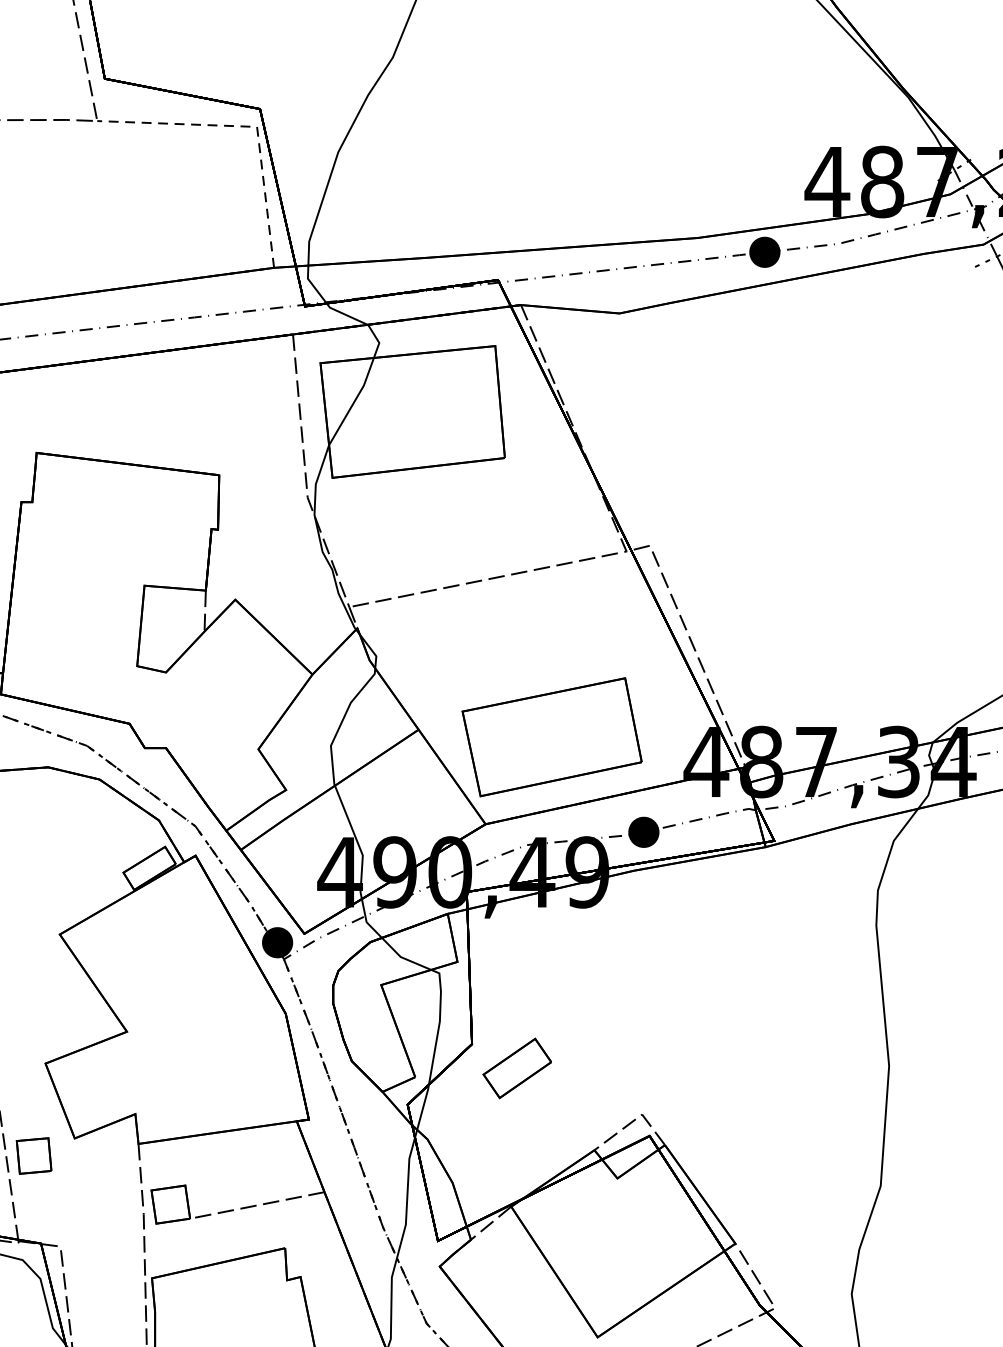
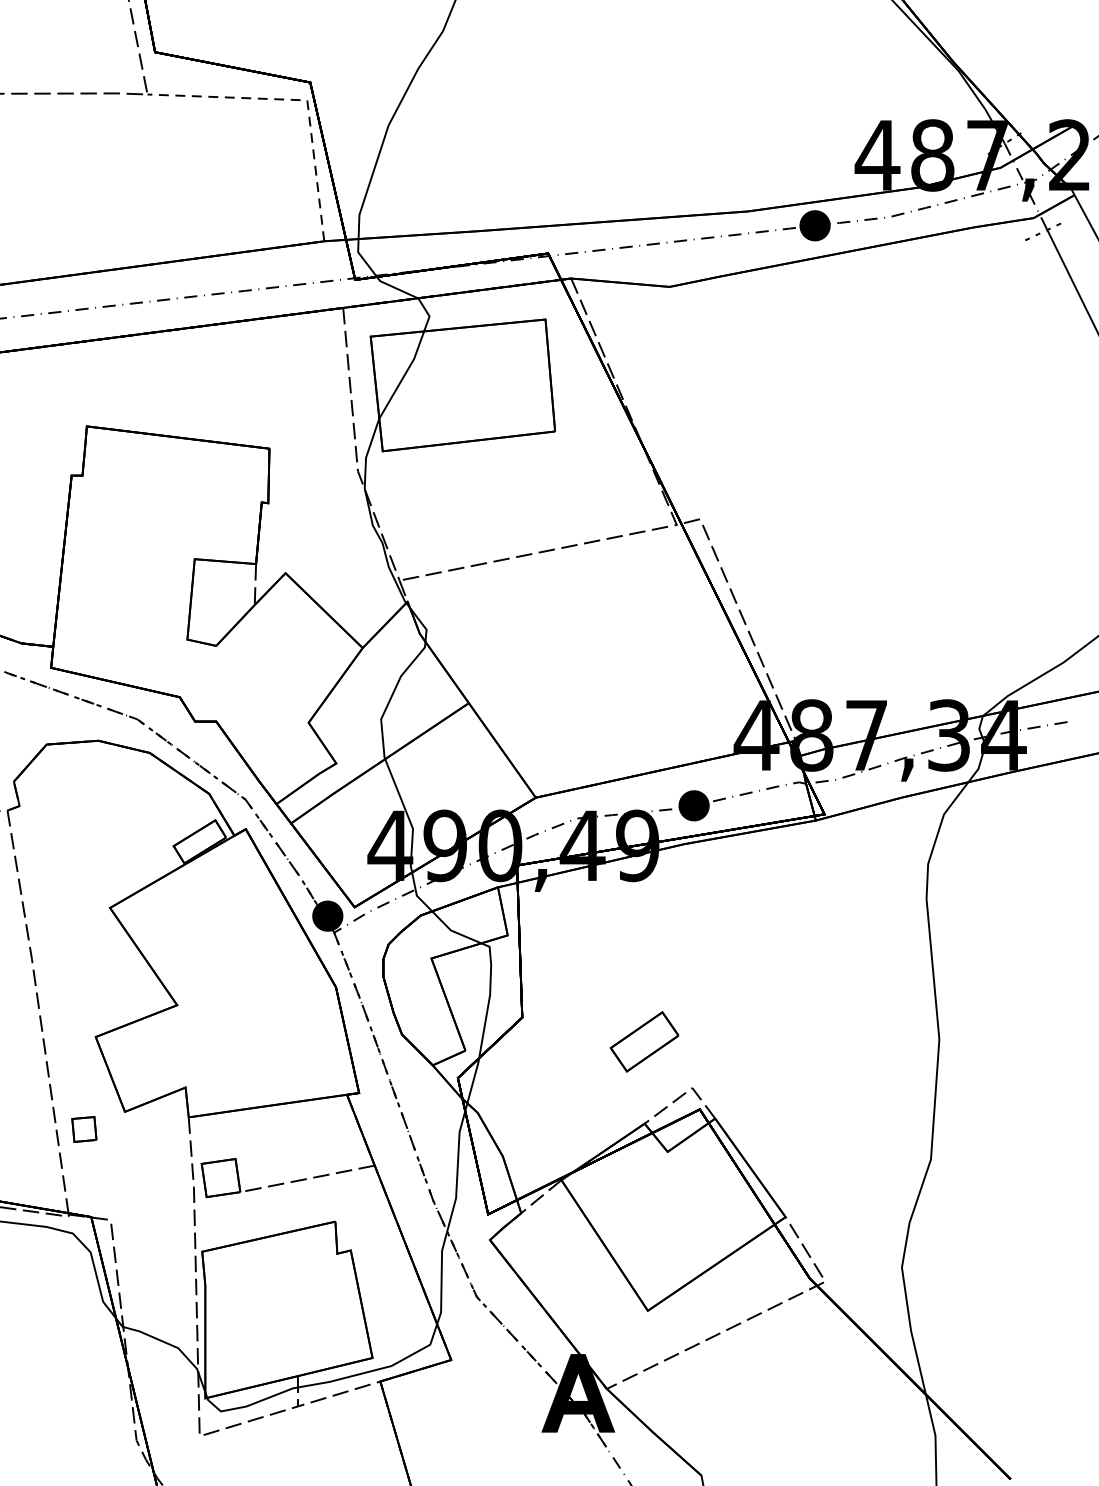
part: (551, 737) -> (601, 710), removed
part: (517, 1068) -> (644, 1041), moved
part: (34, 1156) -> (84, 1129), size x0.7

